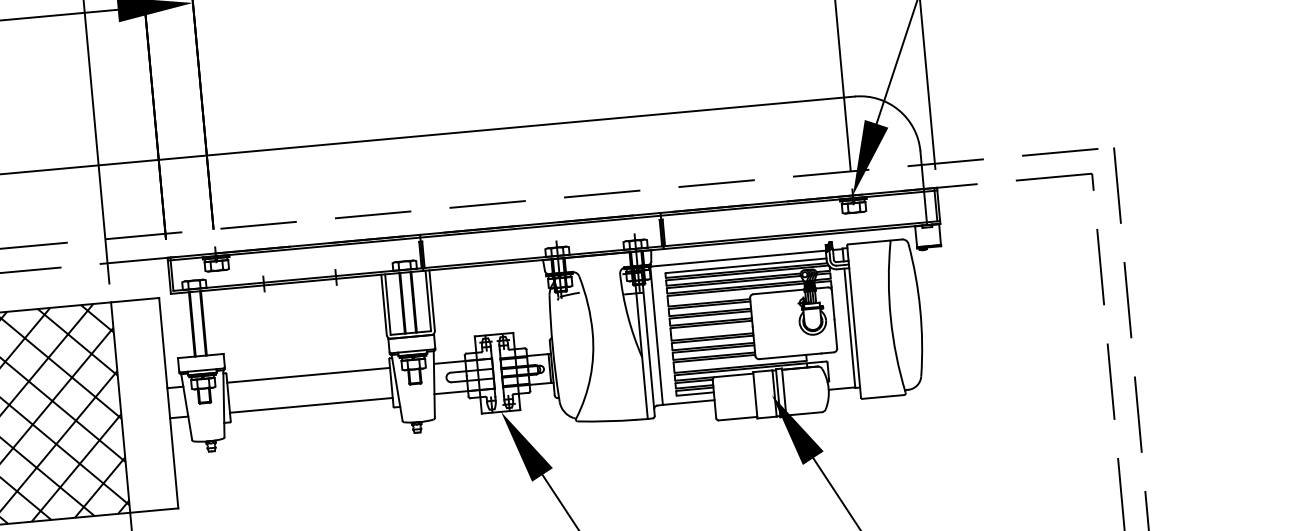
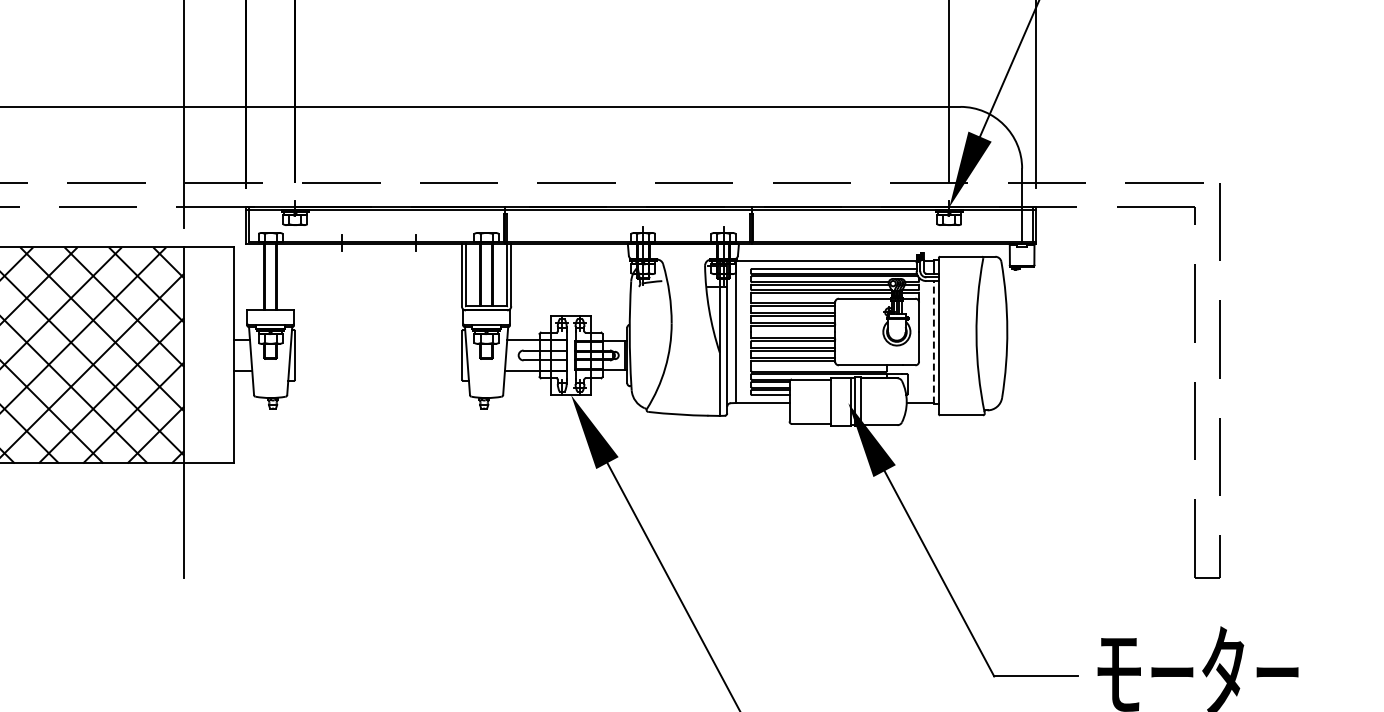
line: (849, 327) -> (933, 341), solid -> dashed
line: (308, 375) -> (378, 340), removed
line: (311, 404) -> (378, 370), removed

